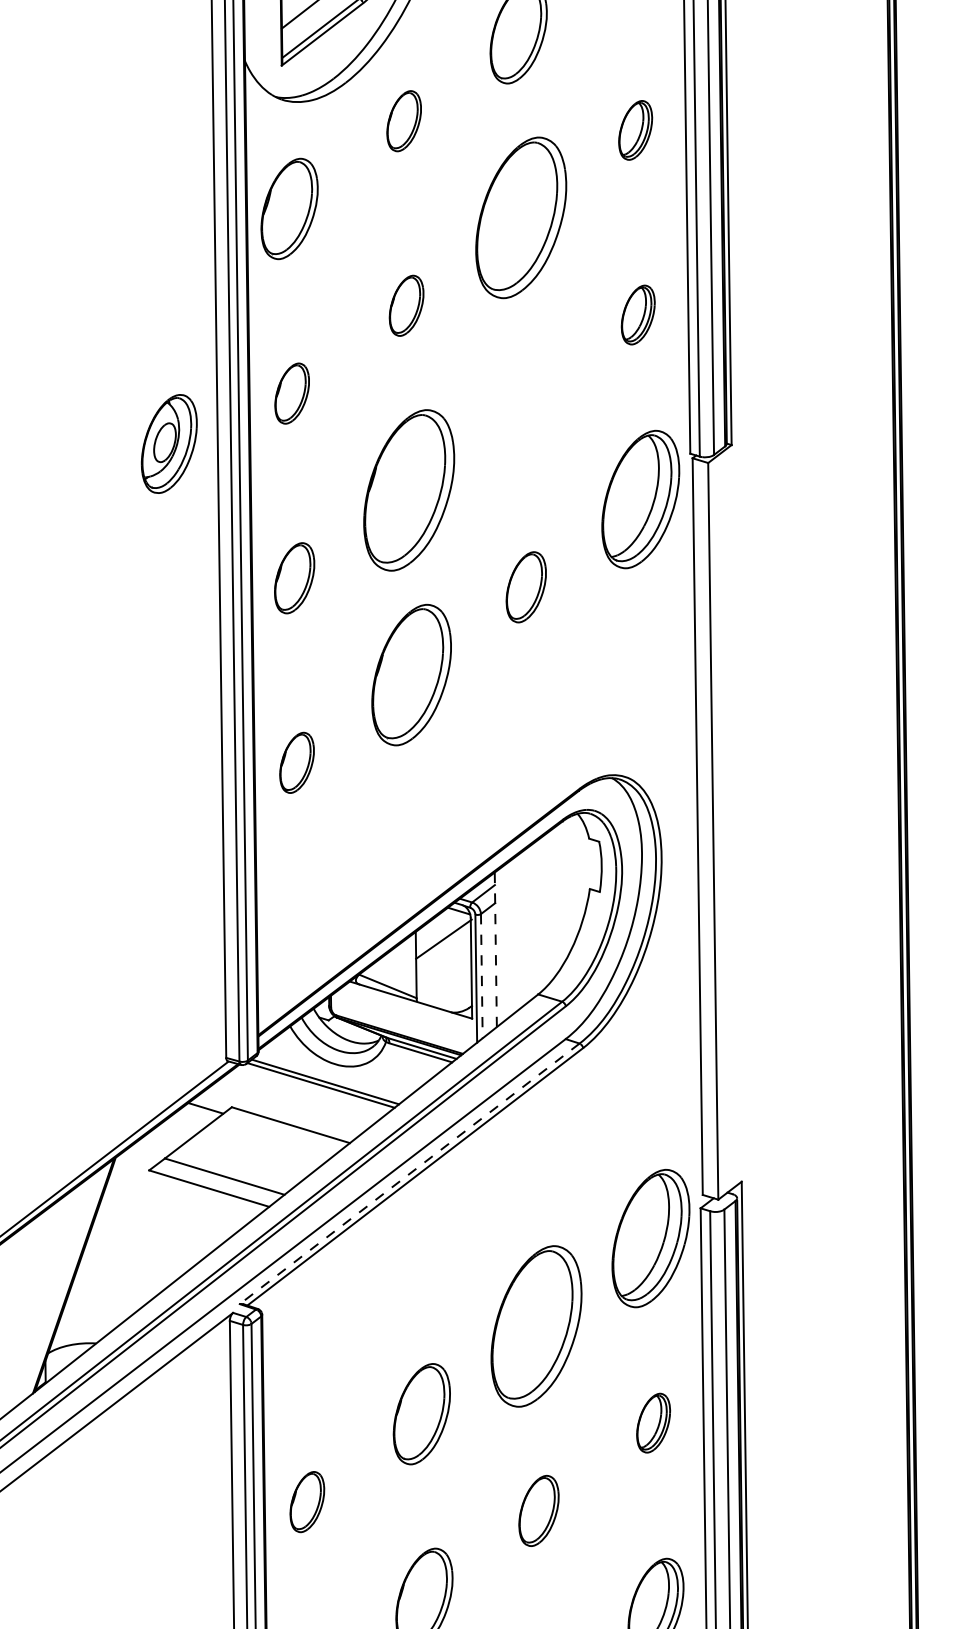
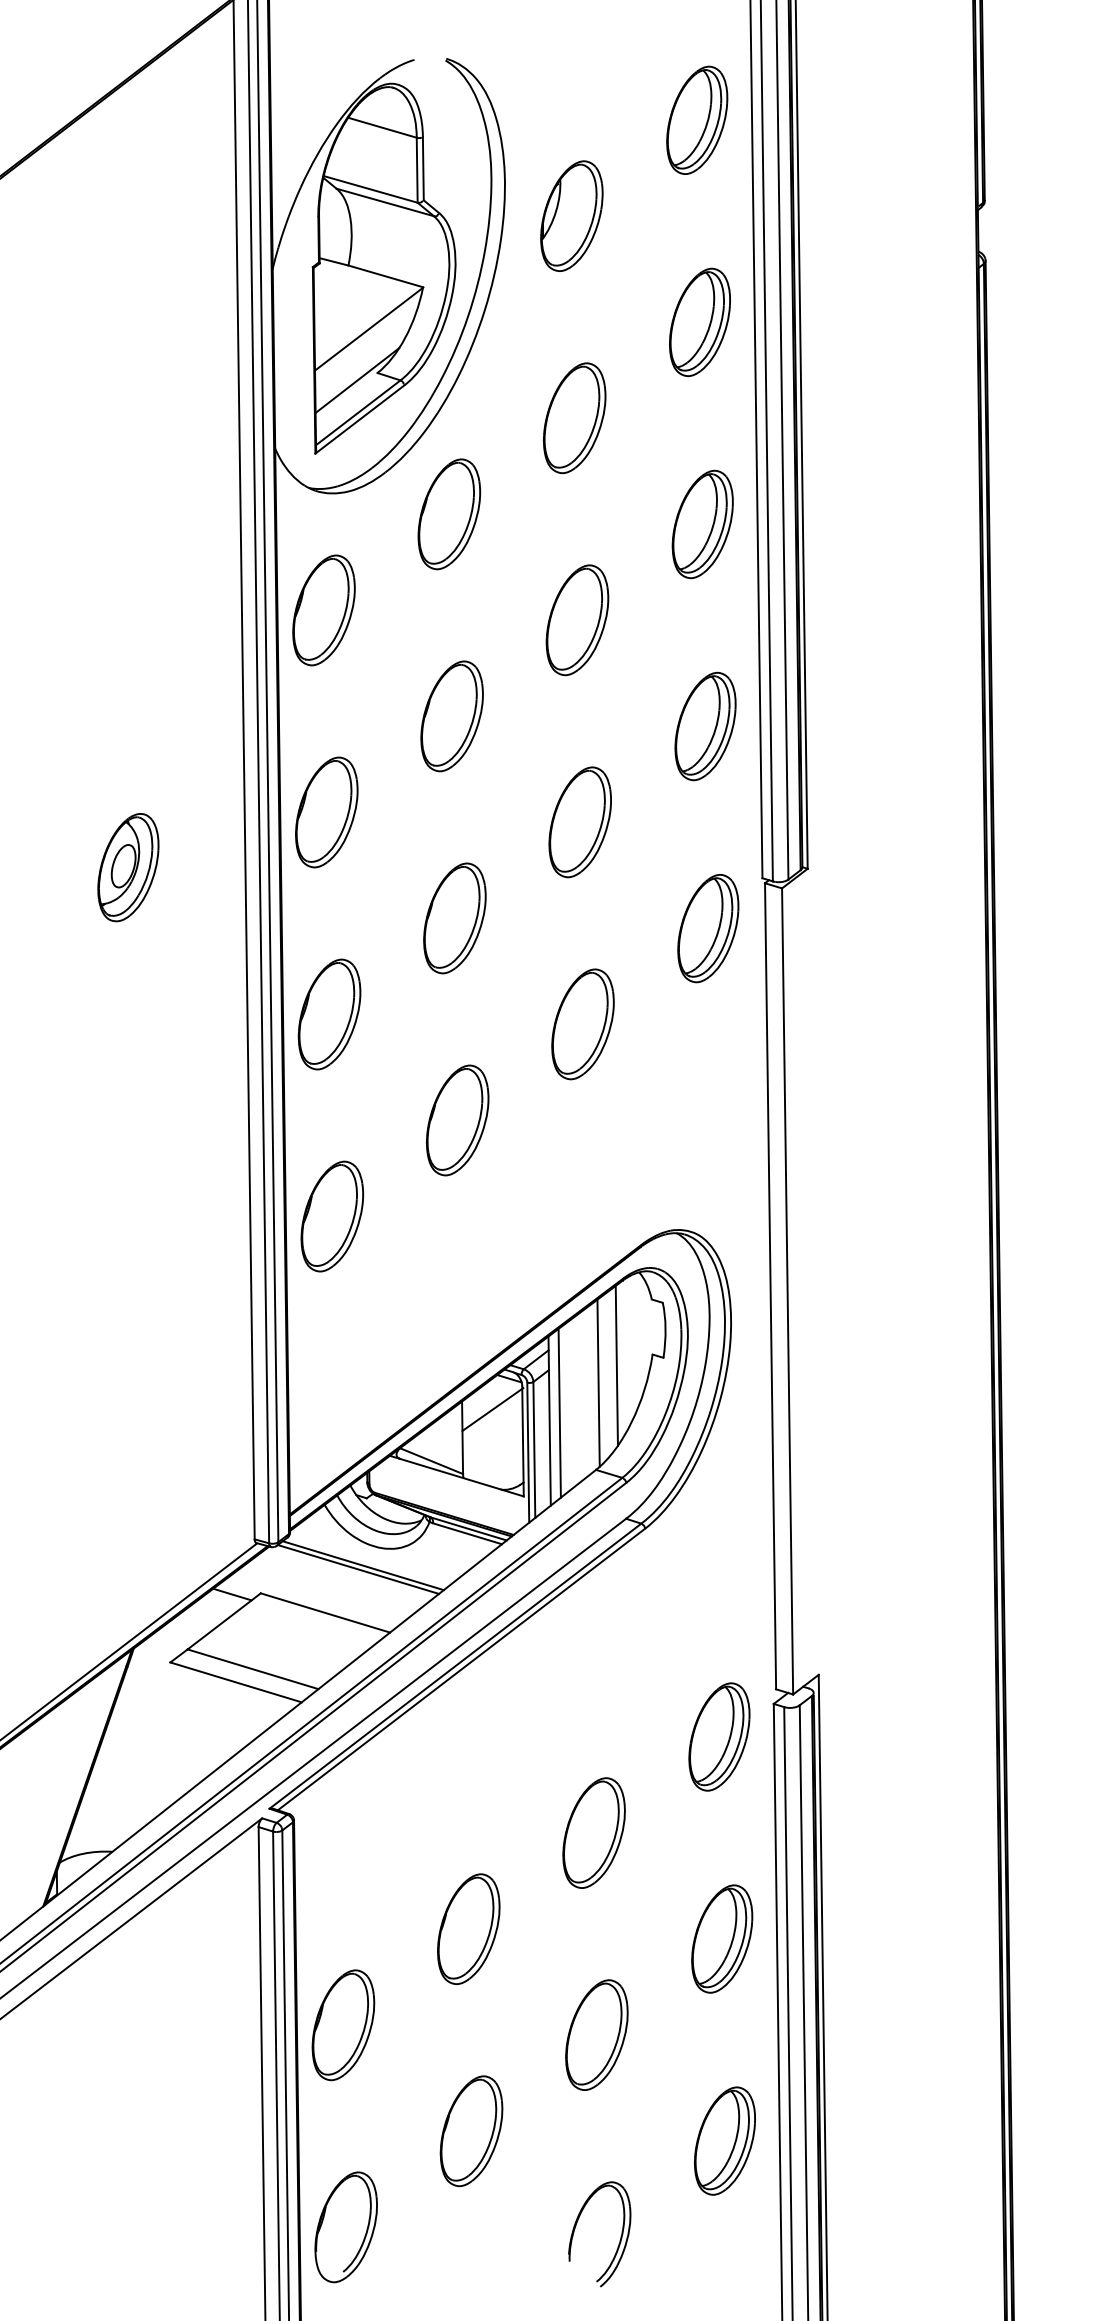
part: (404, 121) -> (449, 514), size x1.67
part: (635, 130) -> (702, 524), size x1.67
part: (521, 218) -> (577, 620), size x0.62
part: (406, 305) -> (451, 716), size x1.67
part: (638, 315) -> (705, 726), size x1.67
part: (291, 393) -> (326, 812), size x1.67
part: (523, 402) -> (579, 822), added
part: (169, 443) -> (128, 867), moved
part: (408, 490) -> (454, 918), size x0.62
part: (640, 499) -> (708, 928), size x0.71
part: (294, 578) -> (329, 1014), size x1.43
part: (525, 587) -> (582, 1024), size x1.43
part: (411, 675) -> (457, 1120), size x0.71
part: (296, 762) -> (331, 1216), size x1.67
line: (556, 899) -> (616, 1365), added
line: (540, 914) -> (598, 1382), added
line: (504, 941) -> (559, 1412), added
line: (495, 950) -> (549, 1421), dashed -> solid
line: (481, 975) -> (534, 1449), dashed -> solid
line: (409, 1174) -> (455, 1666), dashed -> solid
part: (651, 1238) -> (719, 1736), size x0.71
part: (535, 1325) -> (593, 1832), size x0.62
part: (653, 1422) -> (722, 1938), size x1.67
part: (307, 1502) -> (343, 2025), size x1.67
part: (538, 1510) -> (596, 2034), size x1.43

